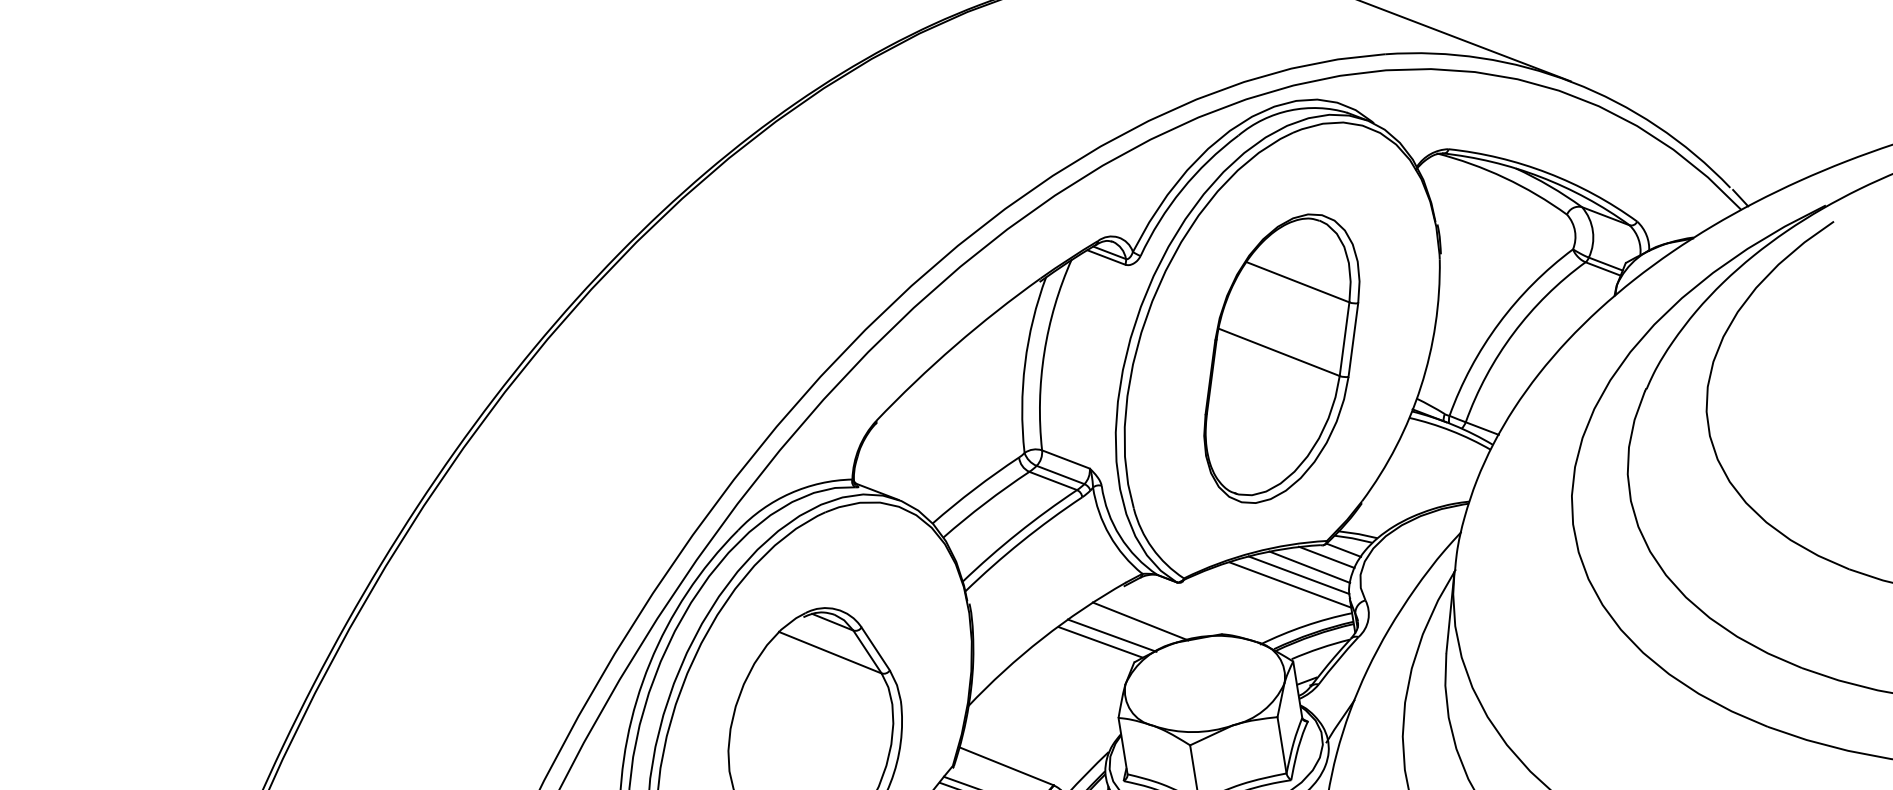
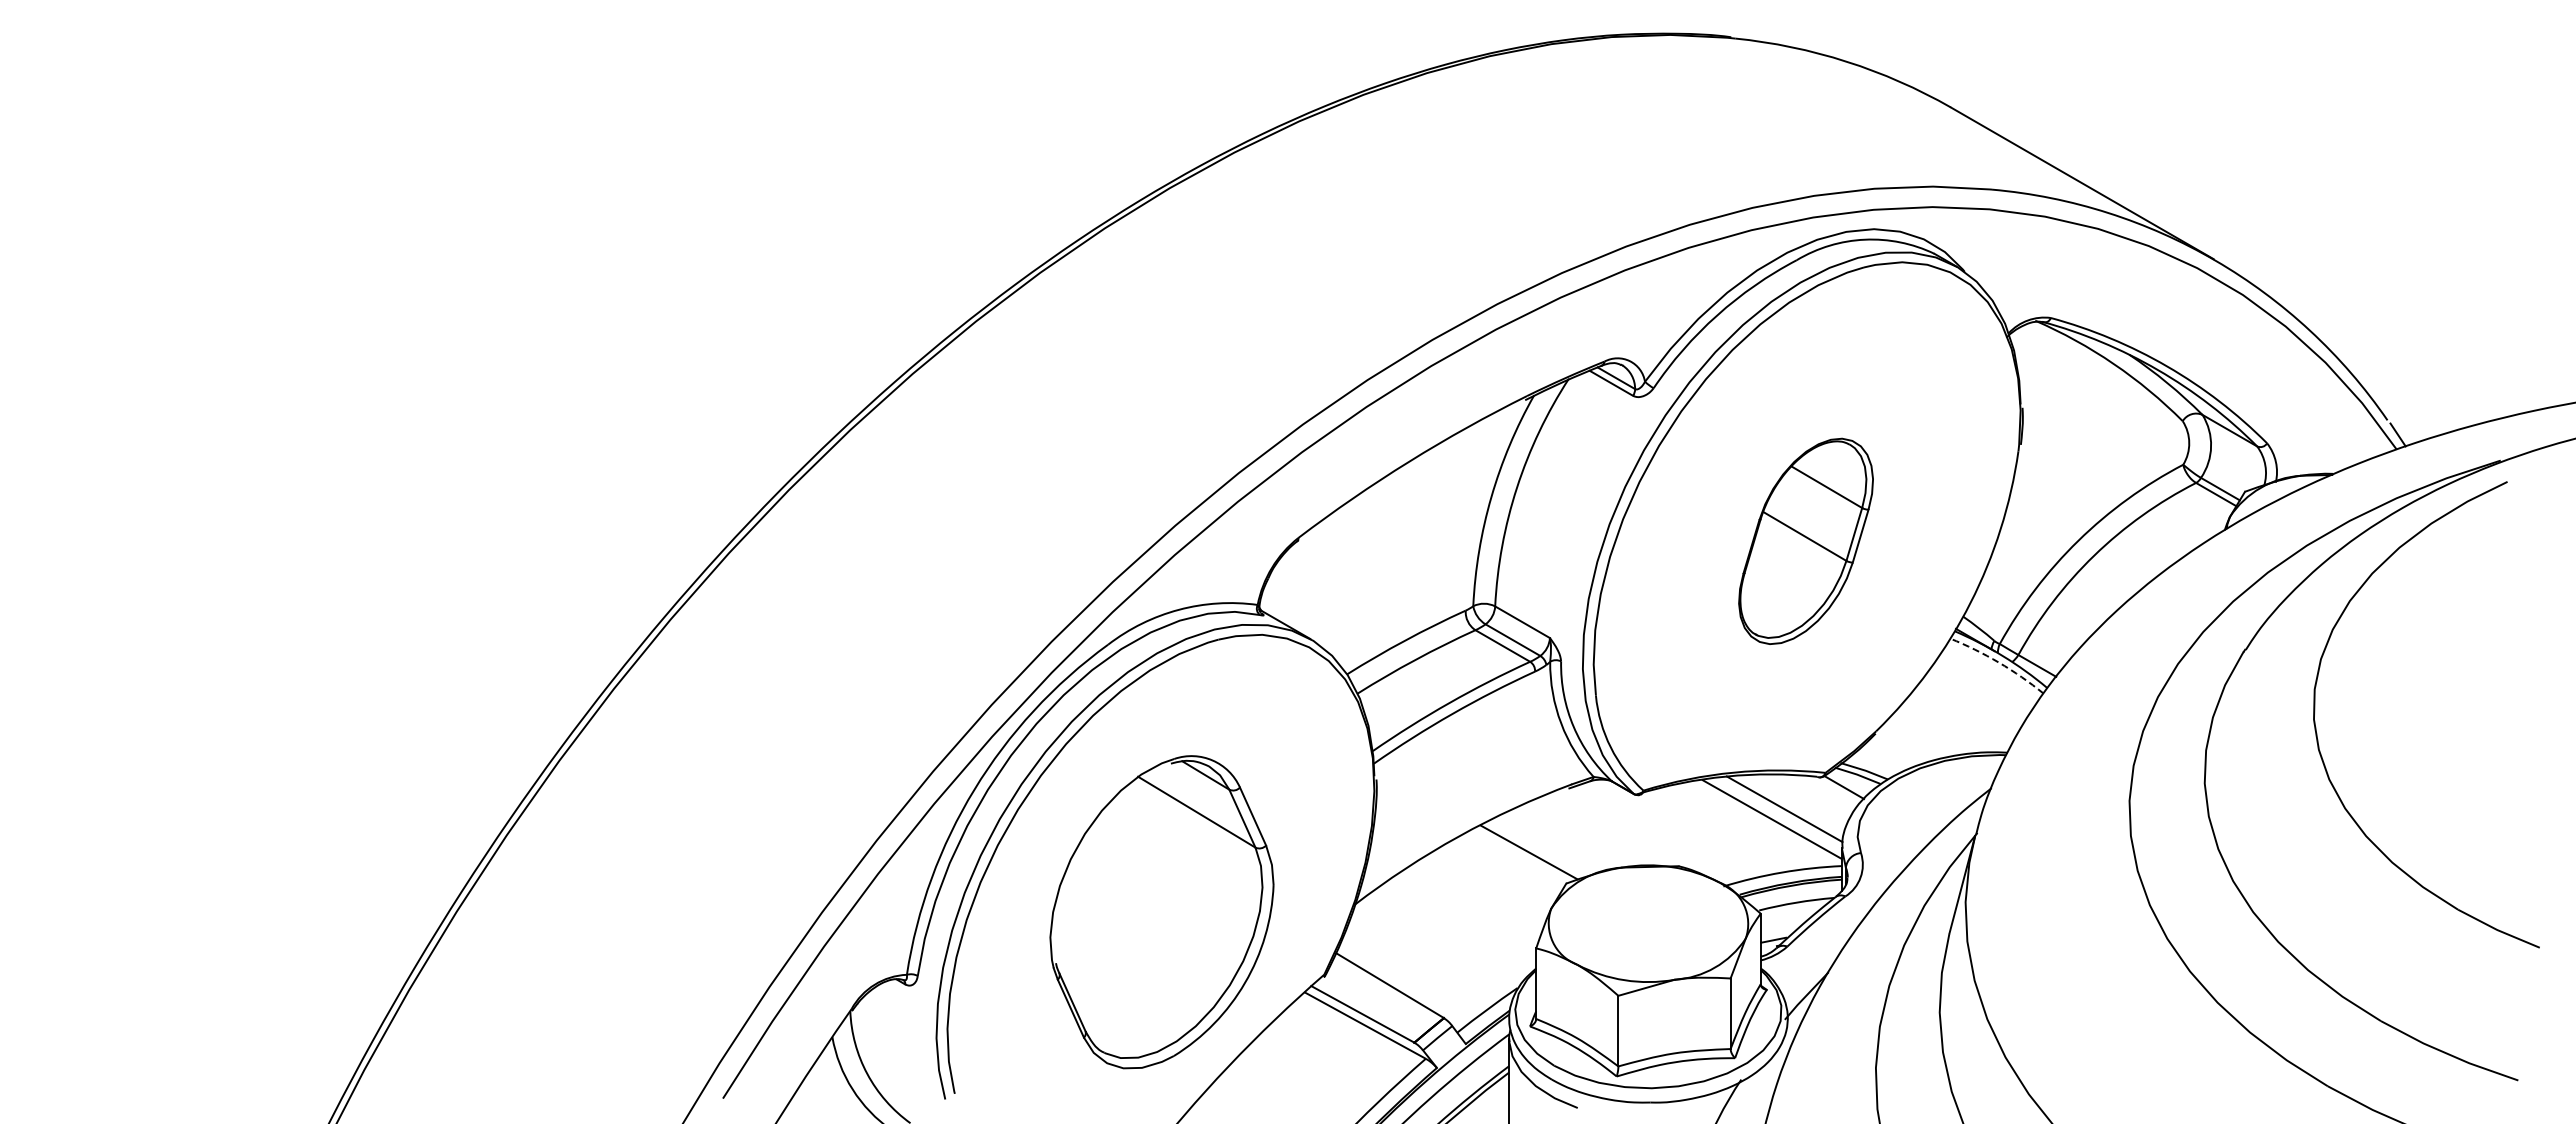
part: (1281, 358) -> (1805, 541), size x0.6
arc: (1450, 430) -> (1998, 662), solid -> dashed
line: (1327, 557) -> (1822, 792), removed
line: (1309, 567) -> (1799, 801), removed
line: (1140, 621) -> (1581, 834), removed
line: (1112, 635) -> (1544, 846), removed

